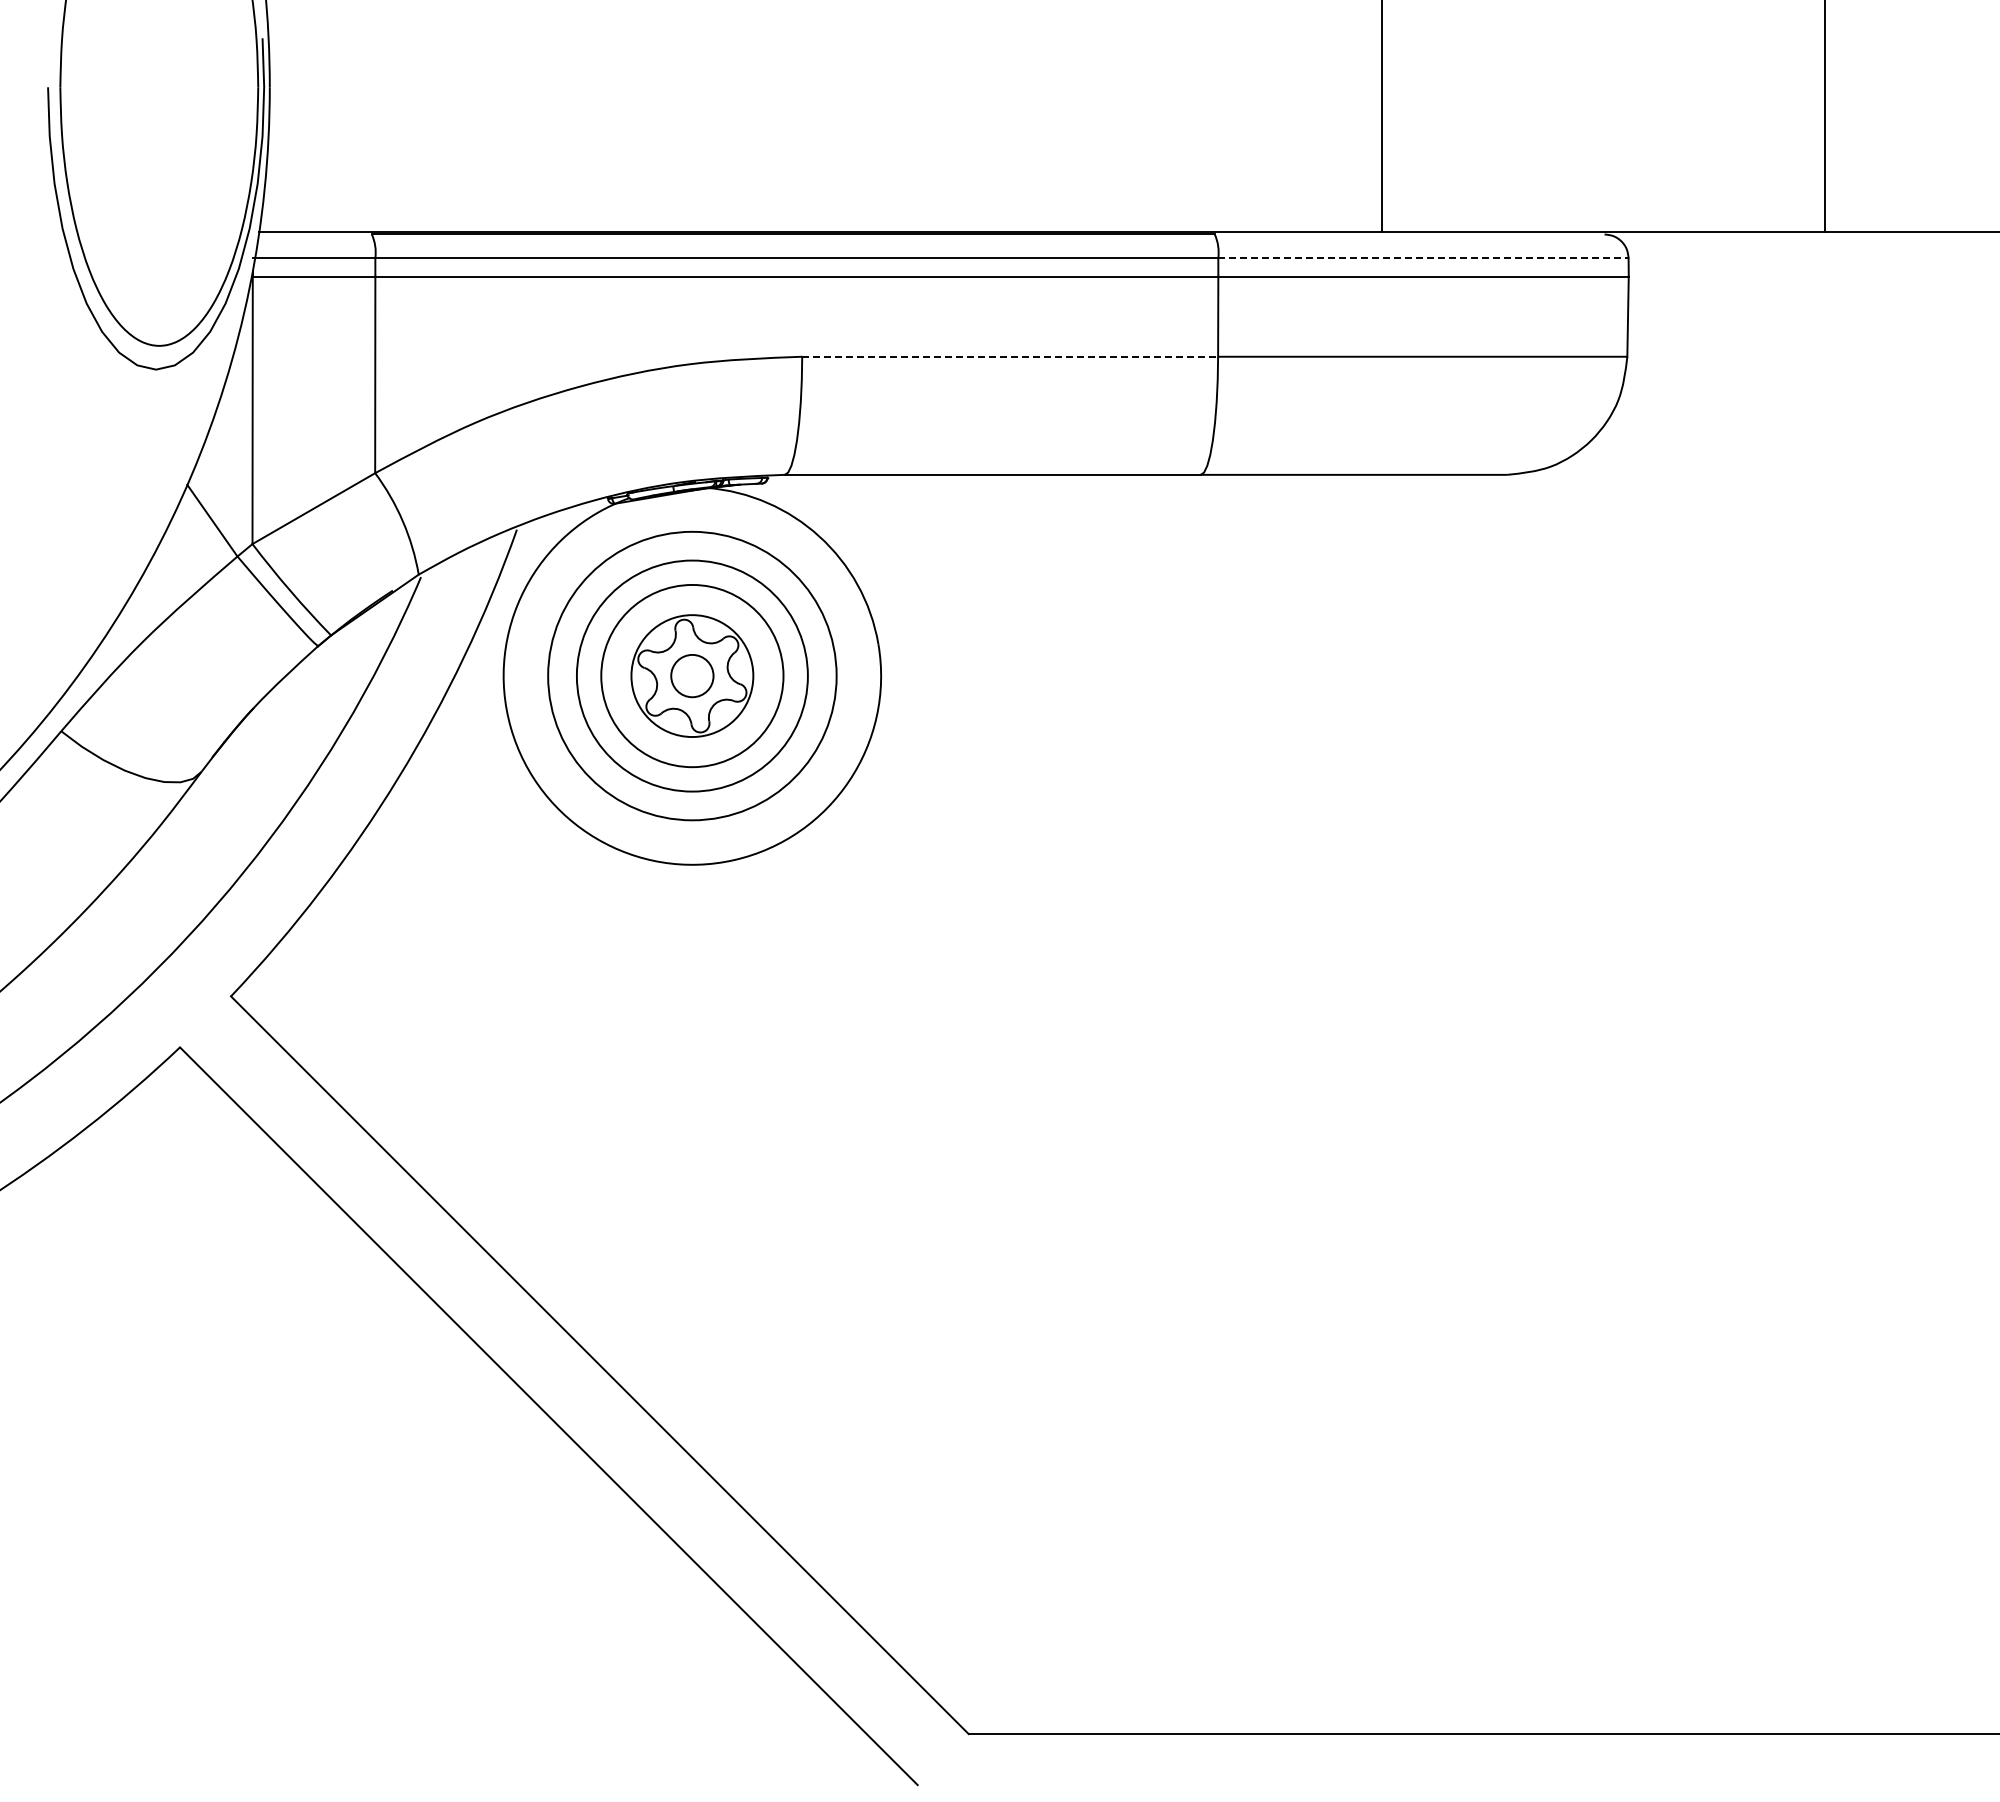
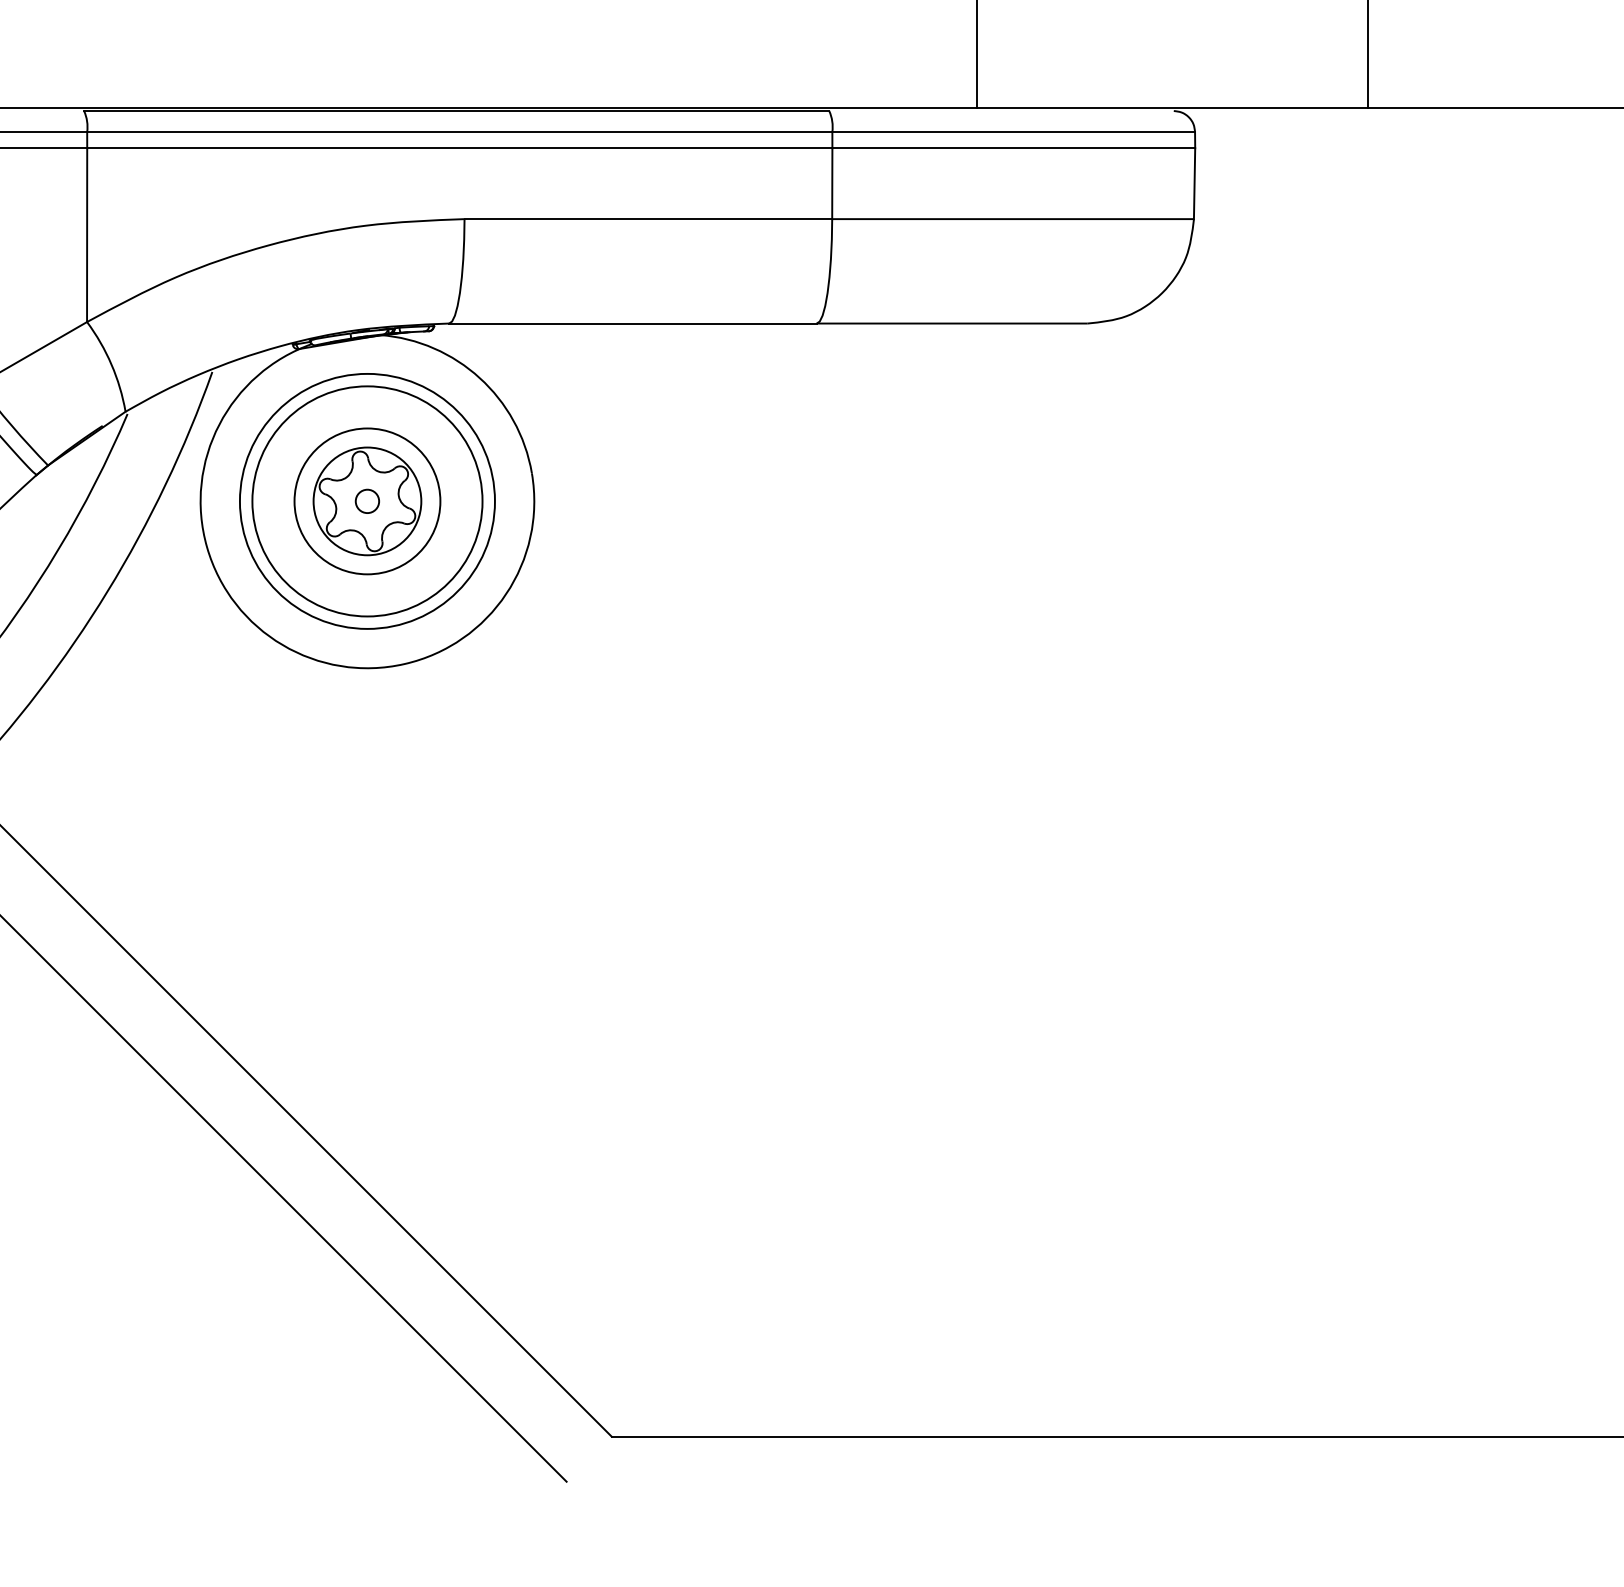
line: (1423, 258) -> (1013, 132), dashed -> solid
line: (1010, 356) -> (648, 218), dashed -> solid
circle: (691, 675) -> (366, 500), size x0.71
circle: (692, 675) -> (367, 500), size x0.62
circle: (692, 675) -> (367, 500), size x1.43

